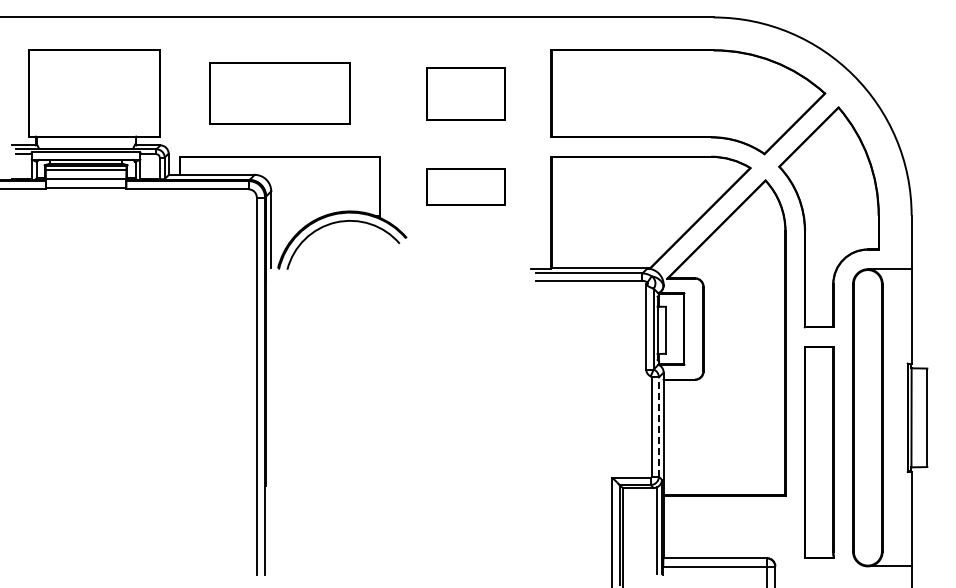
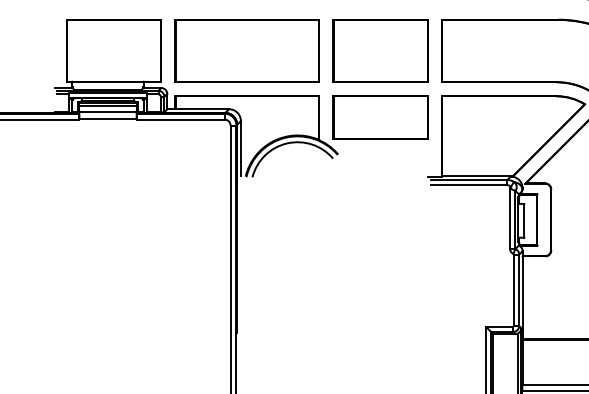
part: (279, 93) -> (246, 50), size x1.43
part: (465, 93) -> (380, 50), size x1.67
part: (465, 186) -> (380, 117), size x1.67
line: (658, 427) -> (518, 290), dashed -> solid

